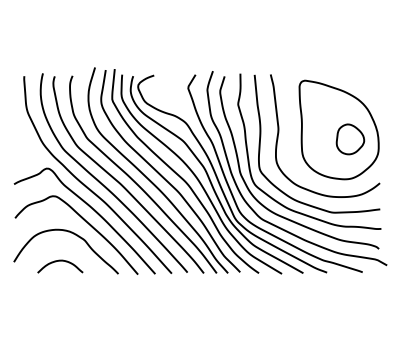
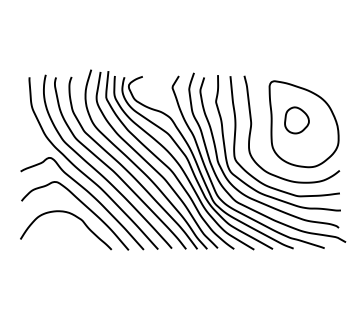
part: (349, 139) -> (296, 120), moved
curve: (59, 262) -> (60, 239), removed

